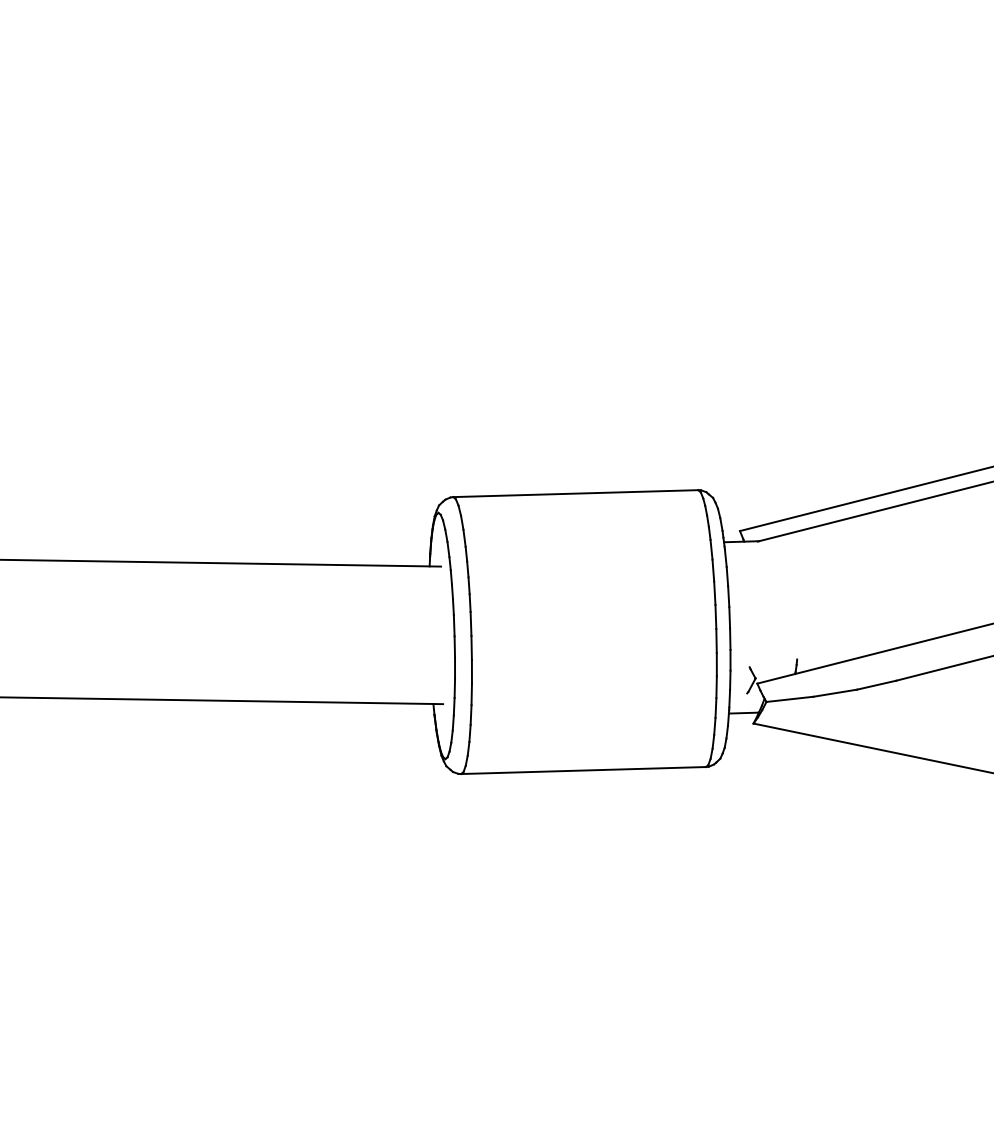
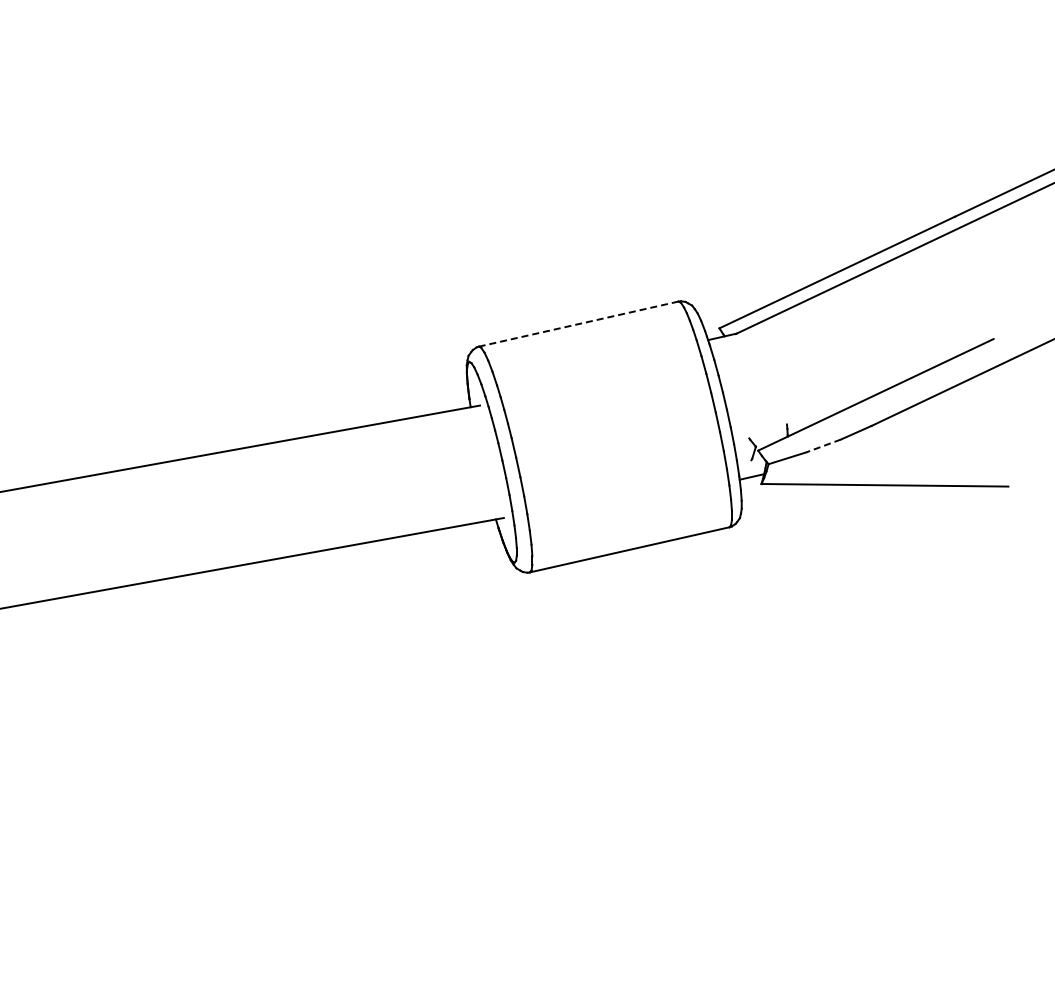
line: (575, 494) -> (578, 324), solid -> dashed
line: (835, 693) -> (823, 446), solid -> dashed

